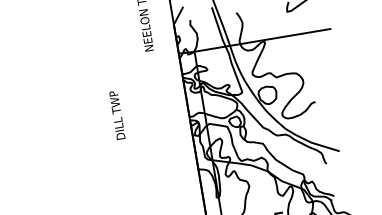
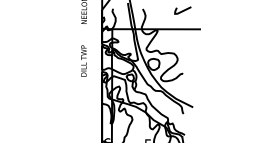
text: (116, 114) -> (83, 60), moved

